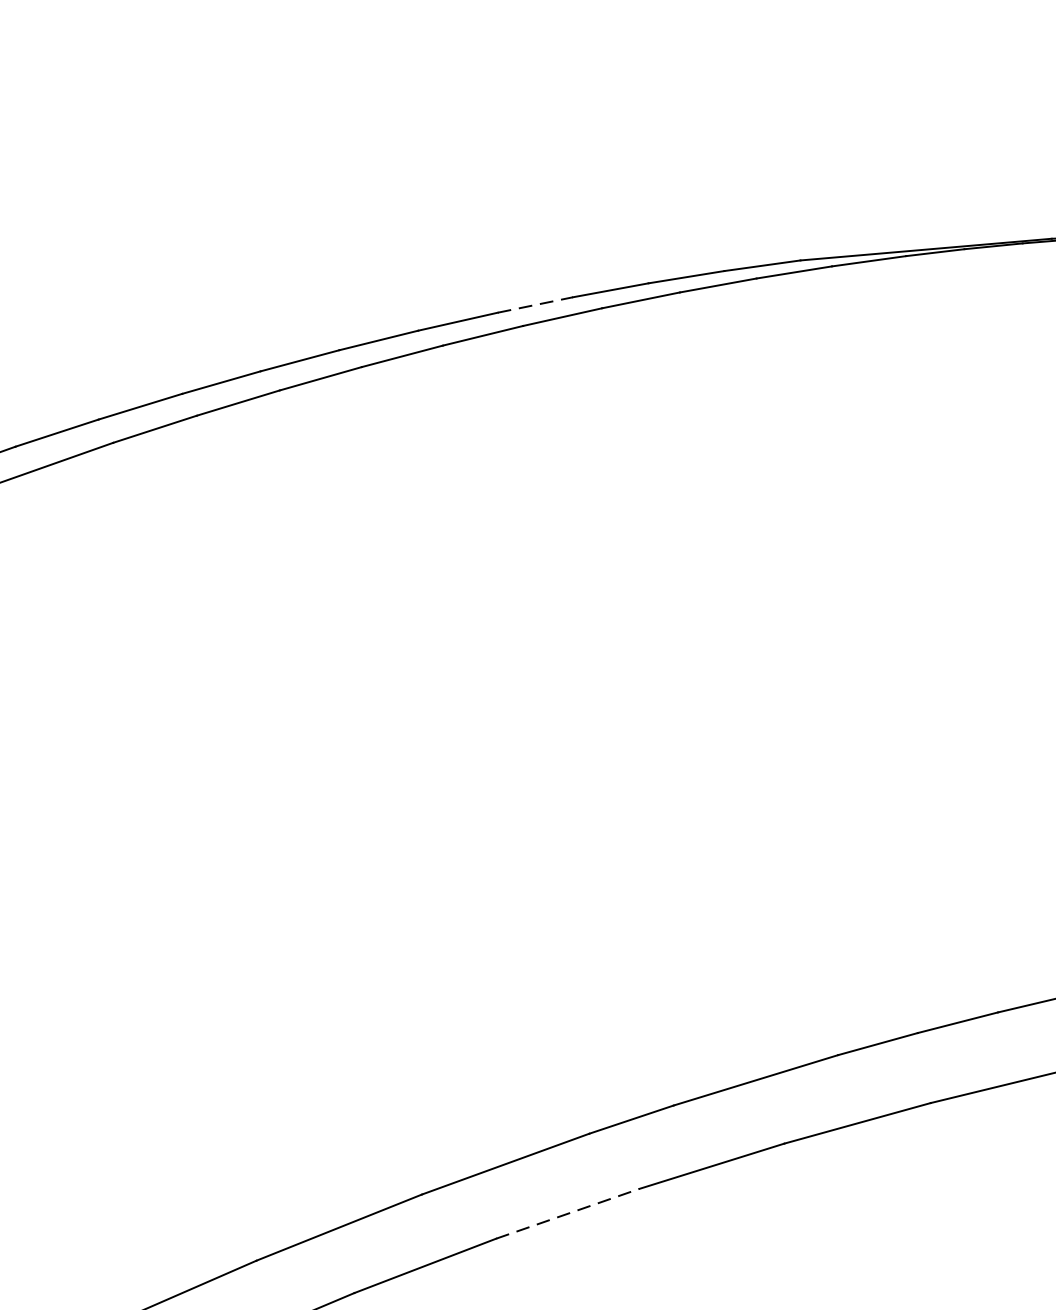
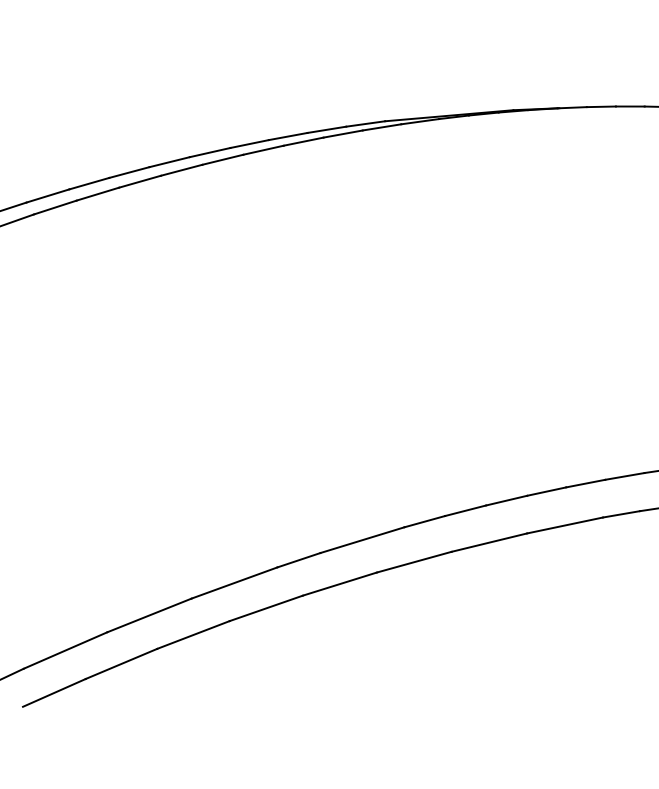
line: (535, 305) -> (249, 144), dashed -> solid
line: (568, 1214) -> (266, 608), dashed -> solid

